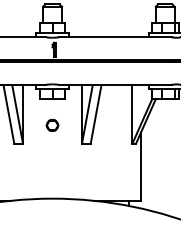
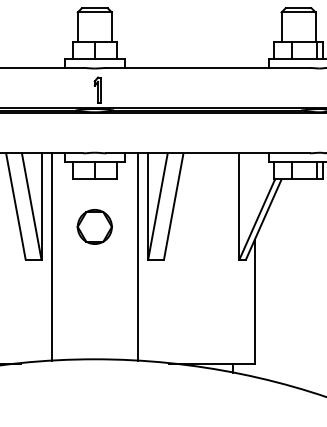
part: (52, 125) -> (94, 227), size x1.67
line: (28, 141) -> (51, 255), added
line: (76, 141) -> (138, 255), added

